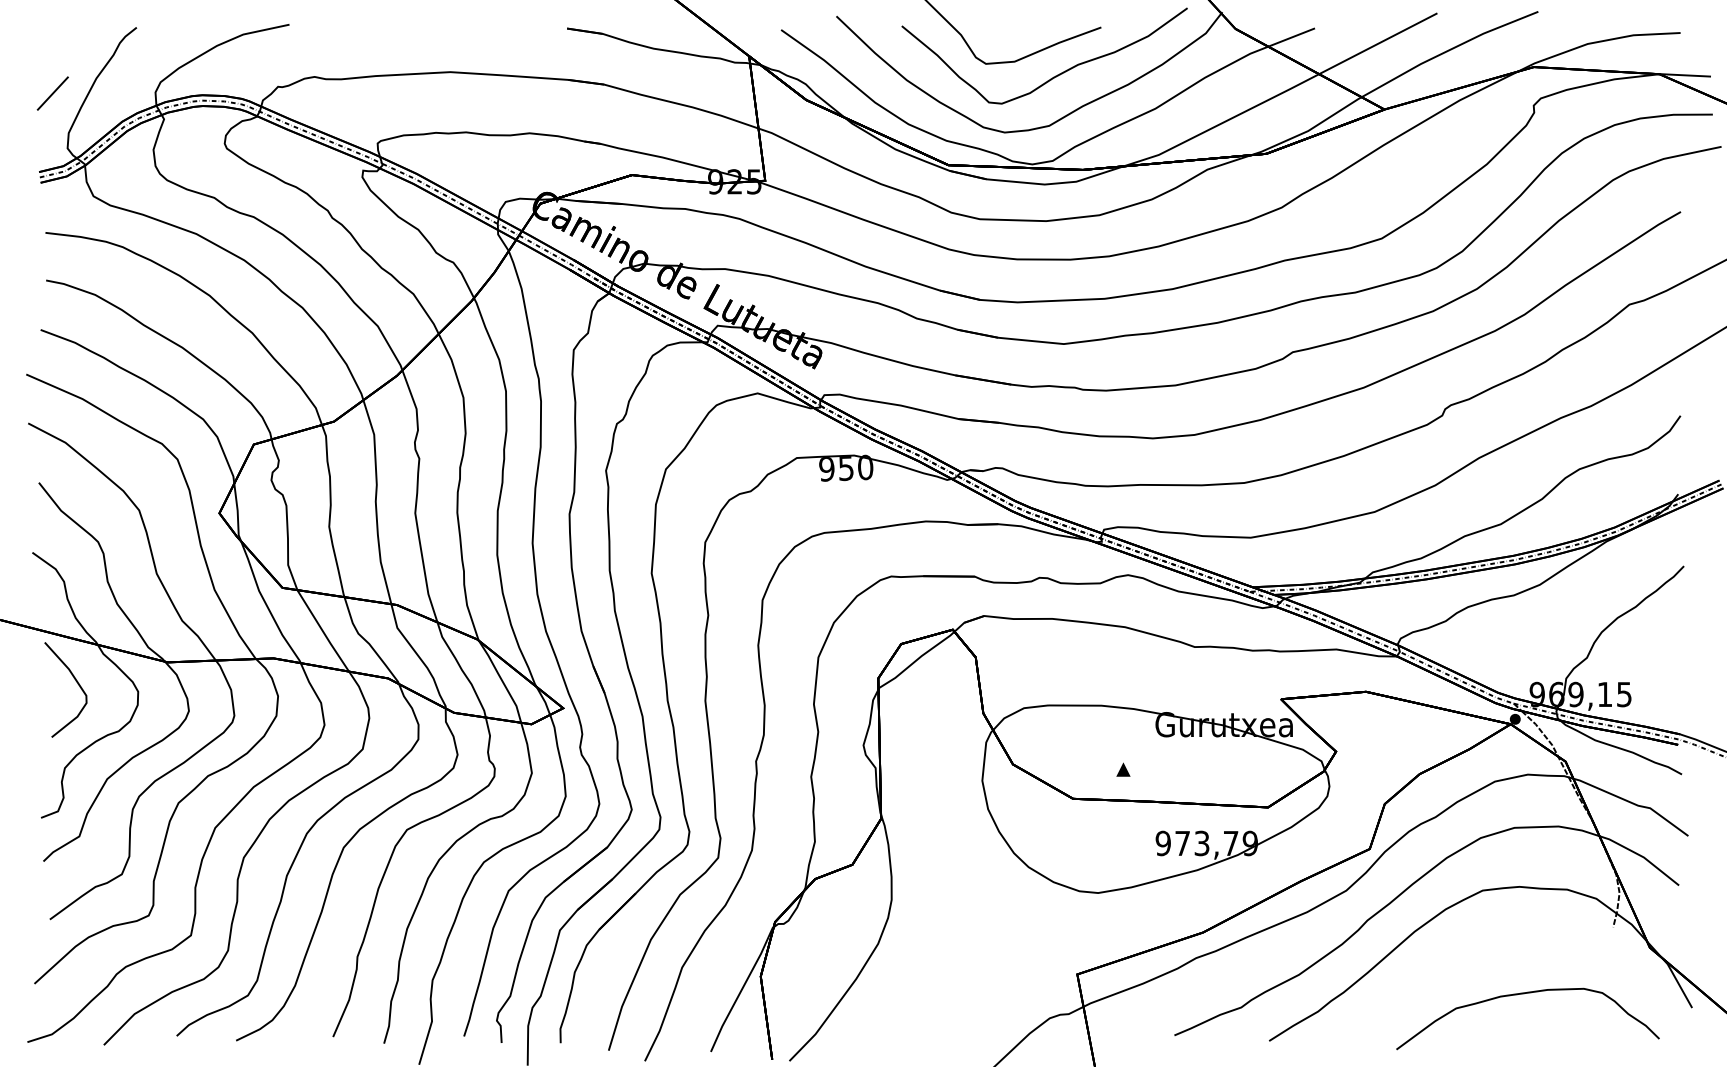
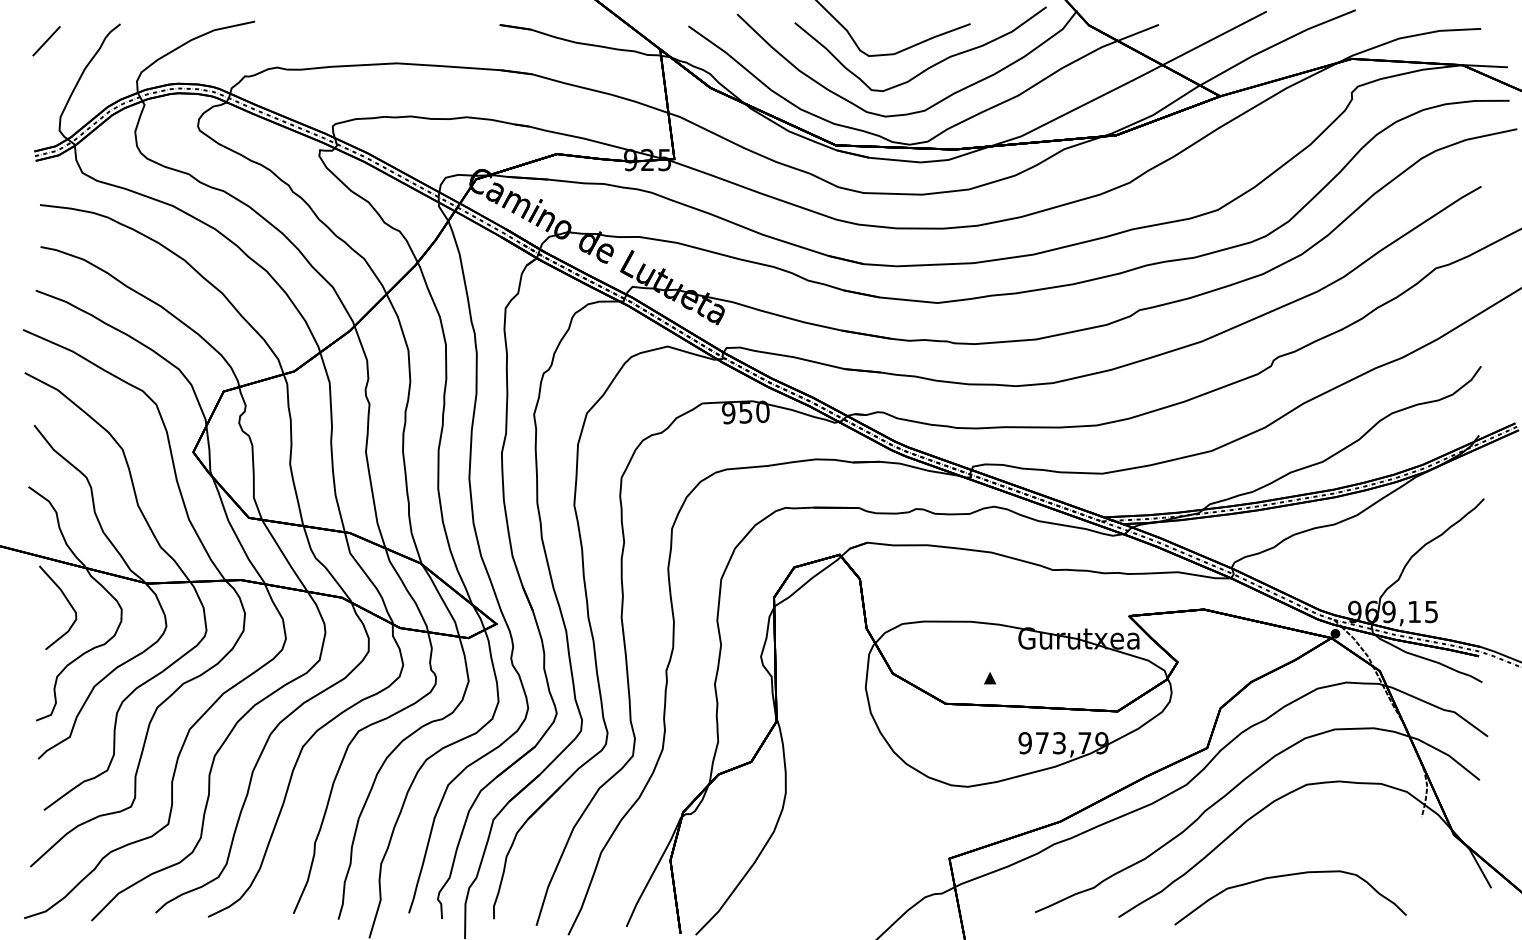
line: (52, 93) -> (46, 41), moved
curve: (1524, 994) -> (1287, 876), moved

